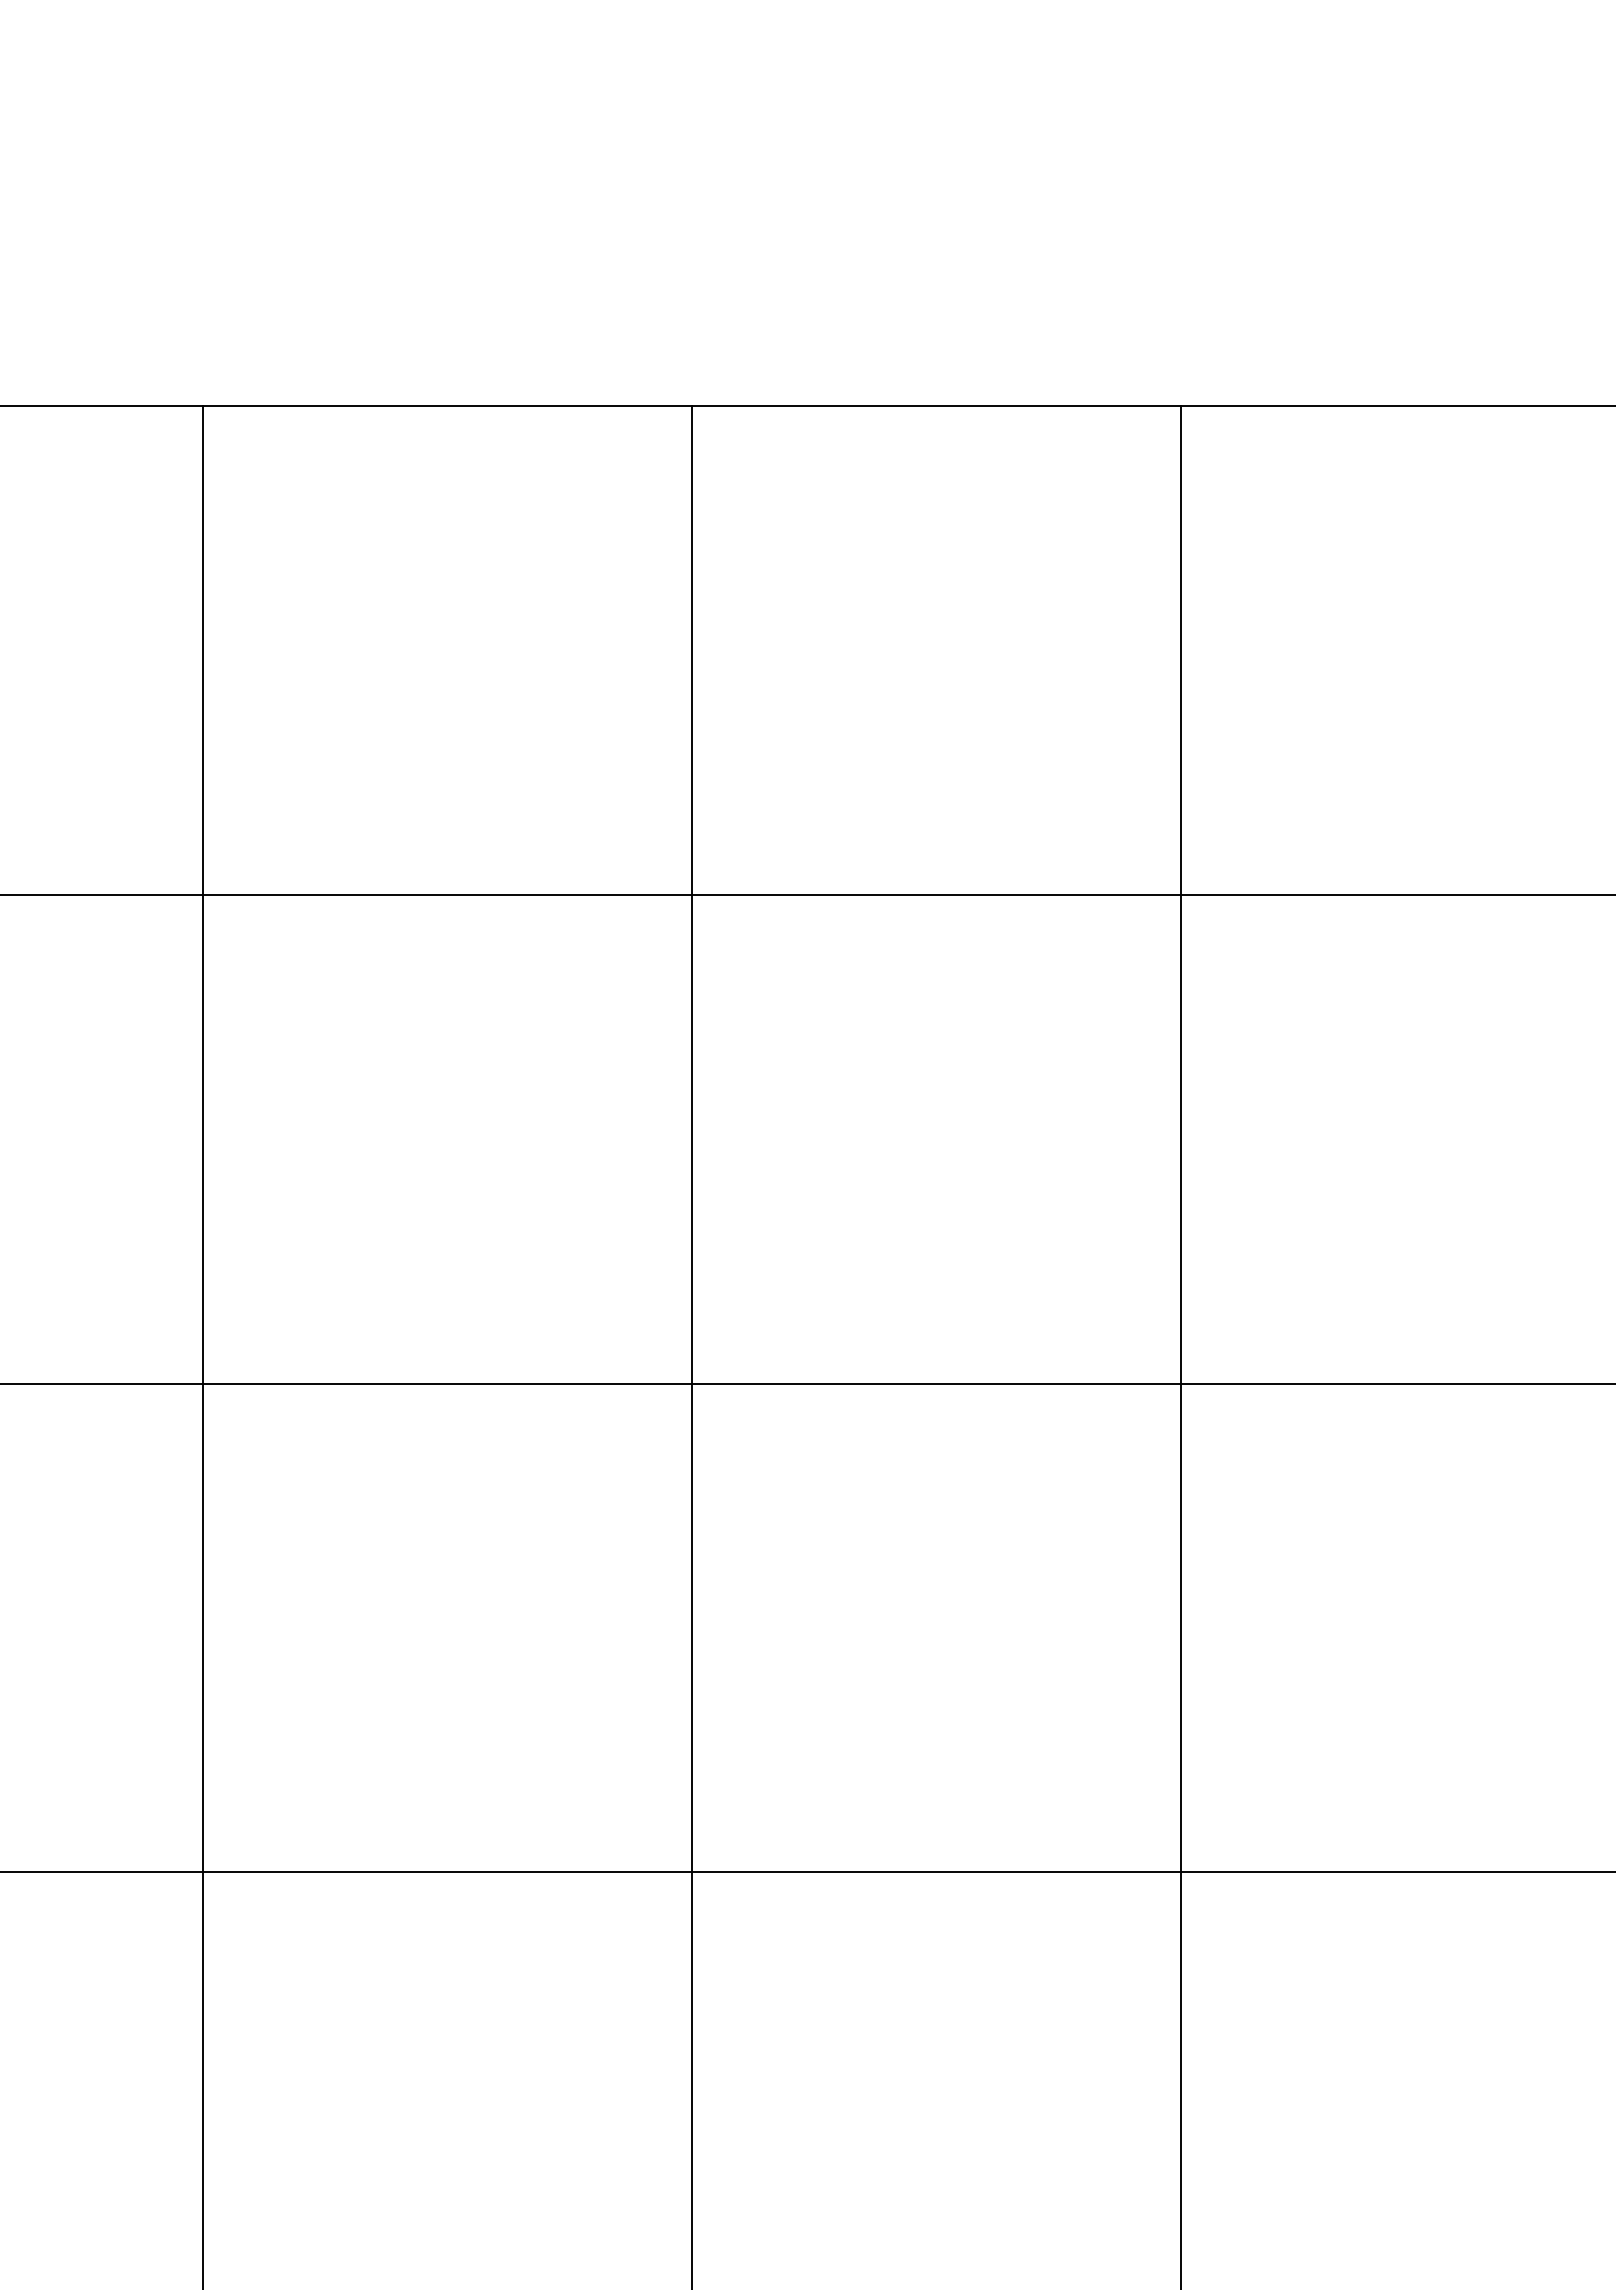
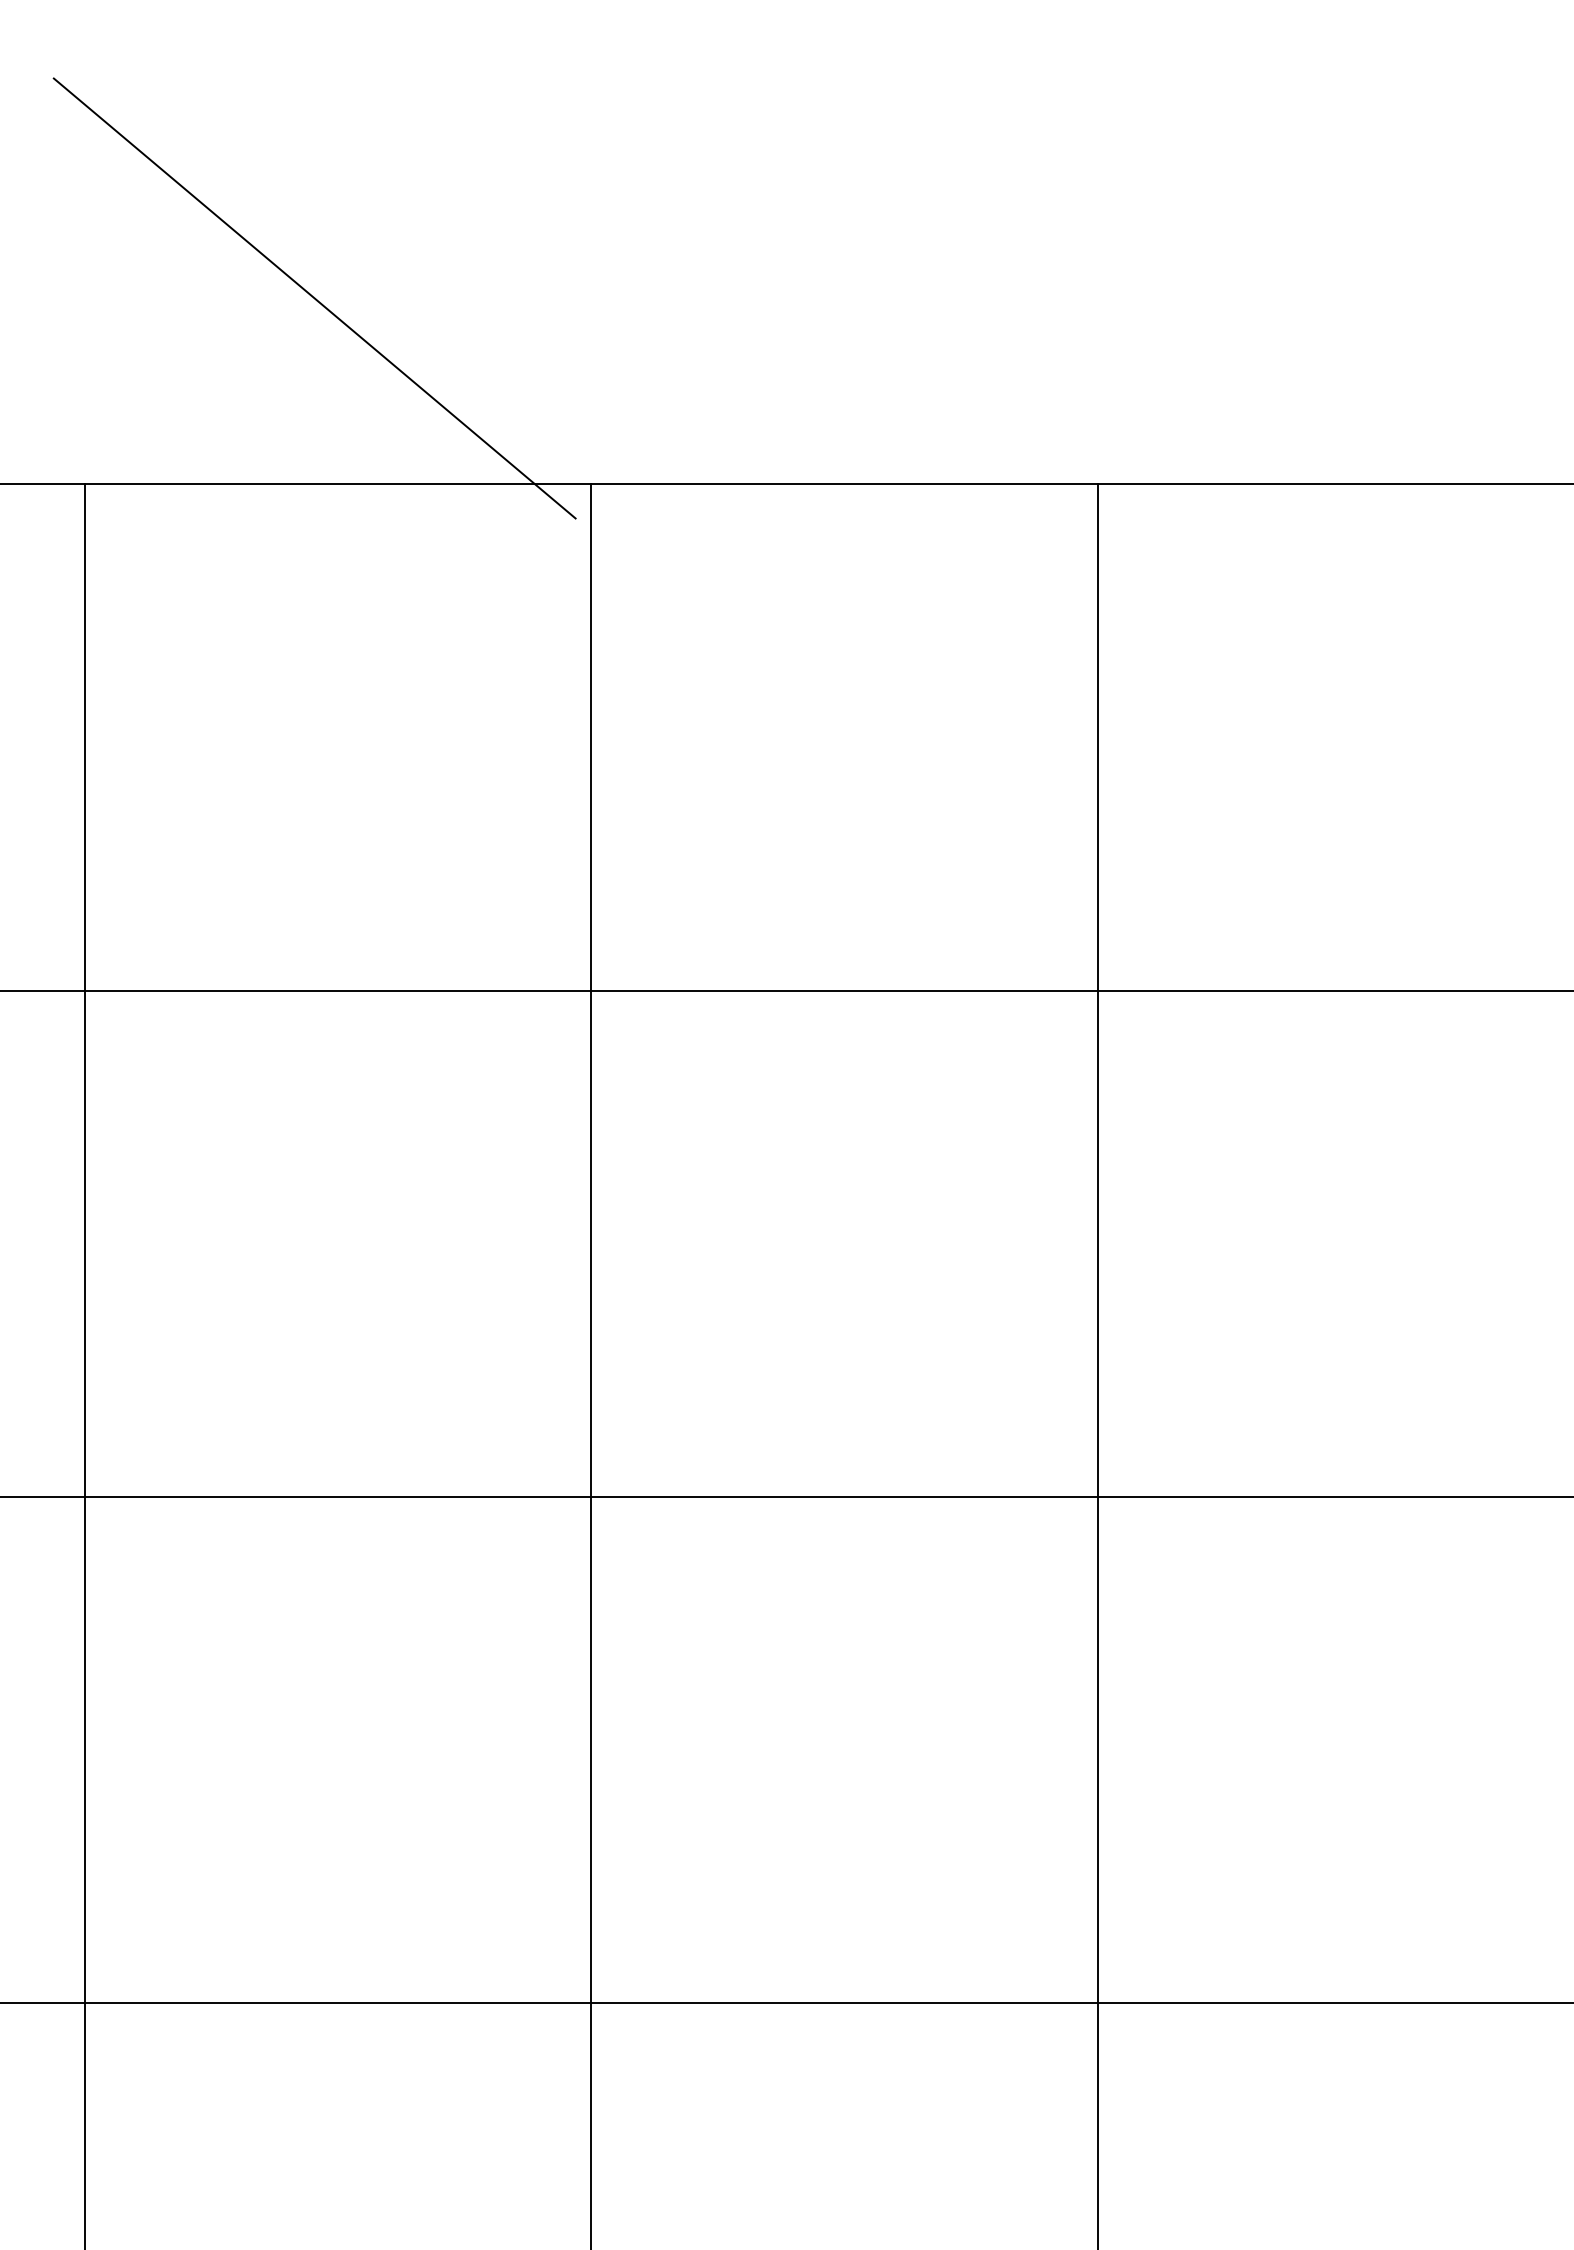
line: (425, 226) -> (315, 298), added

